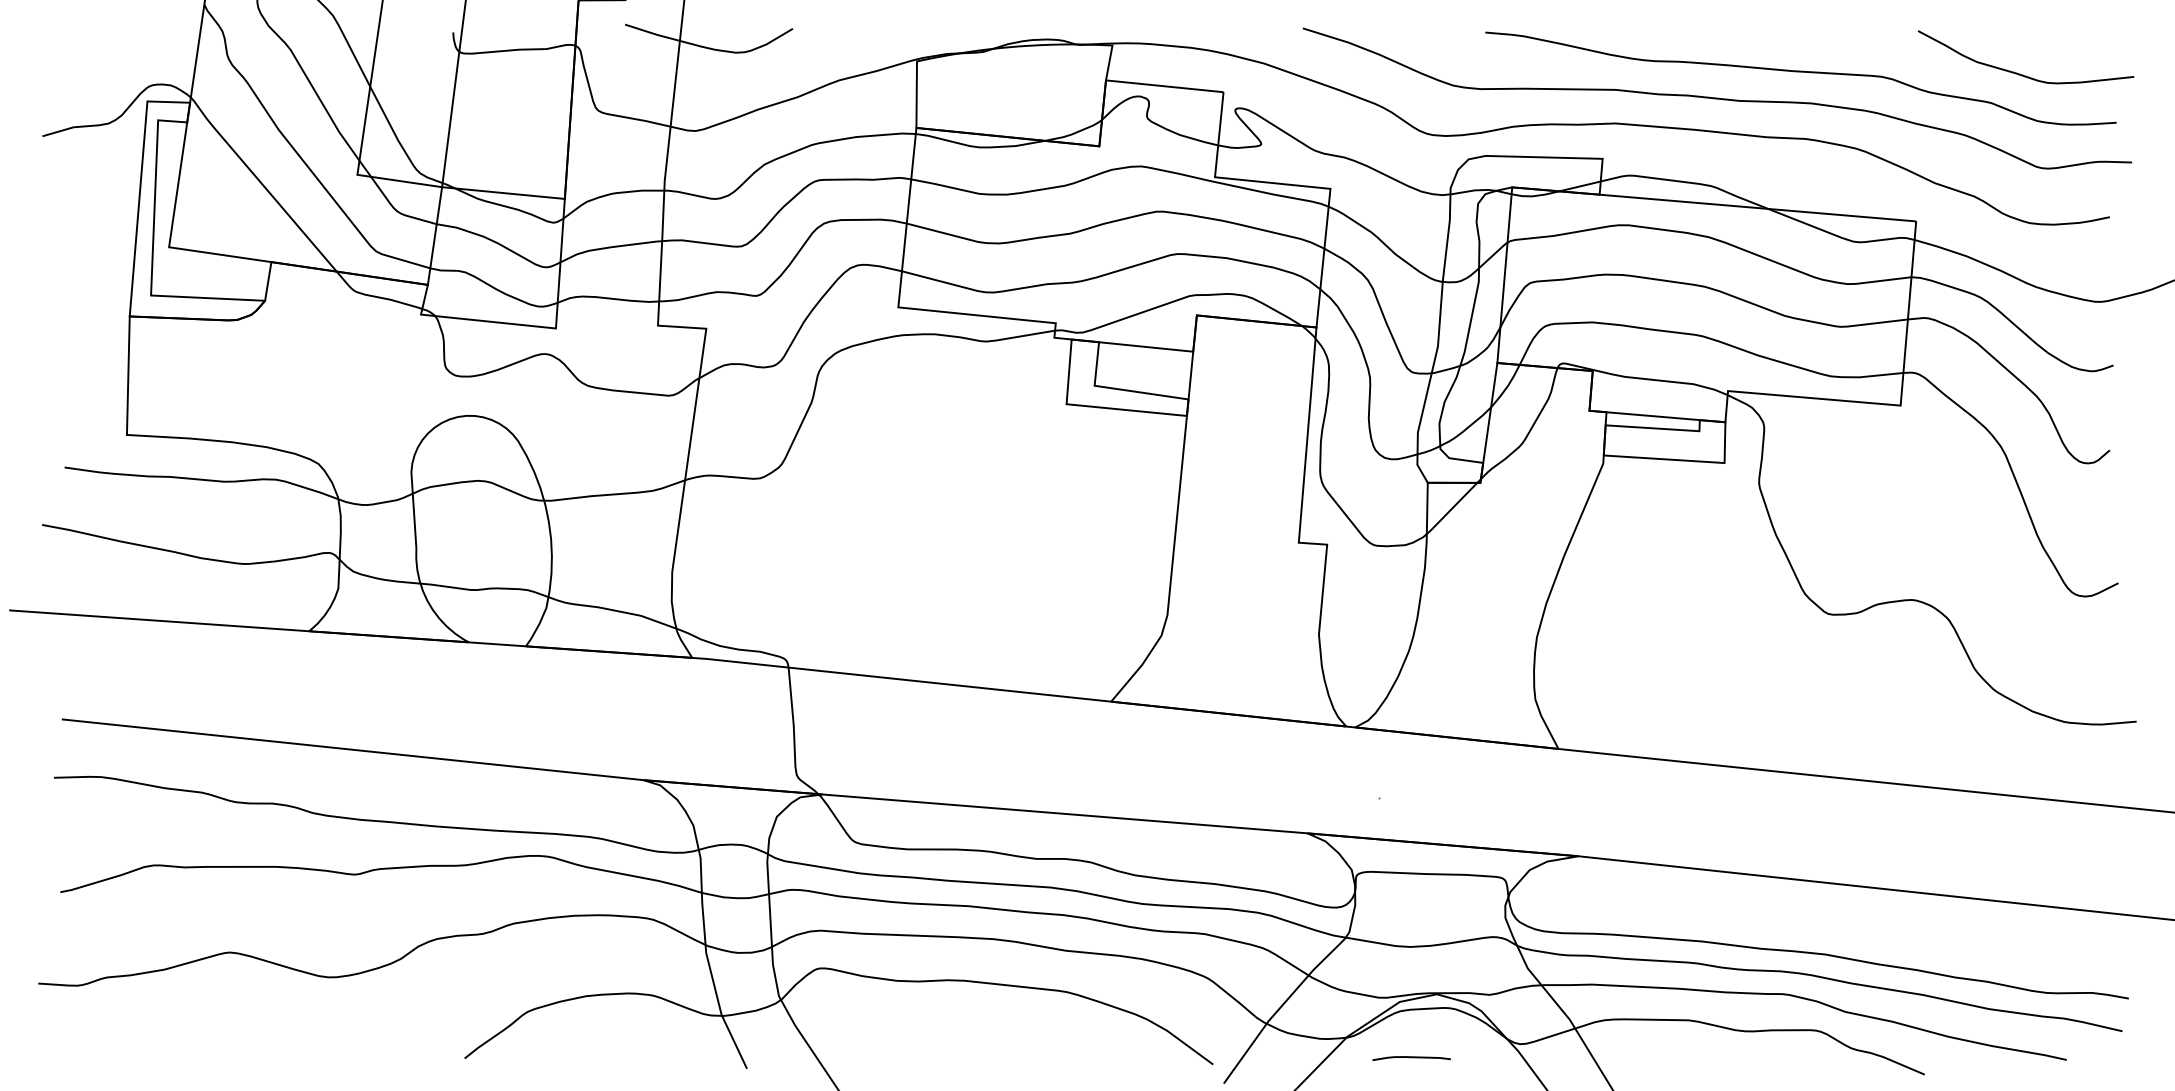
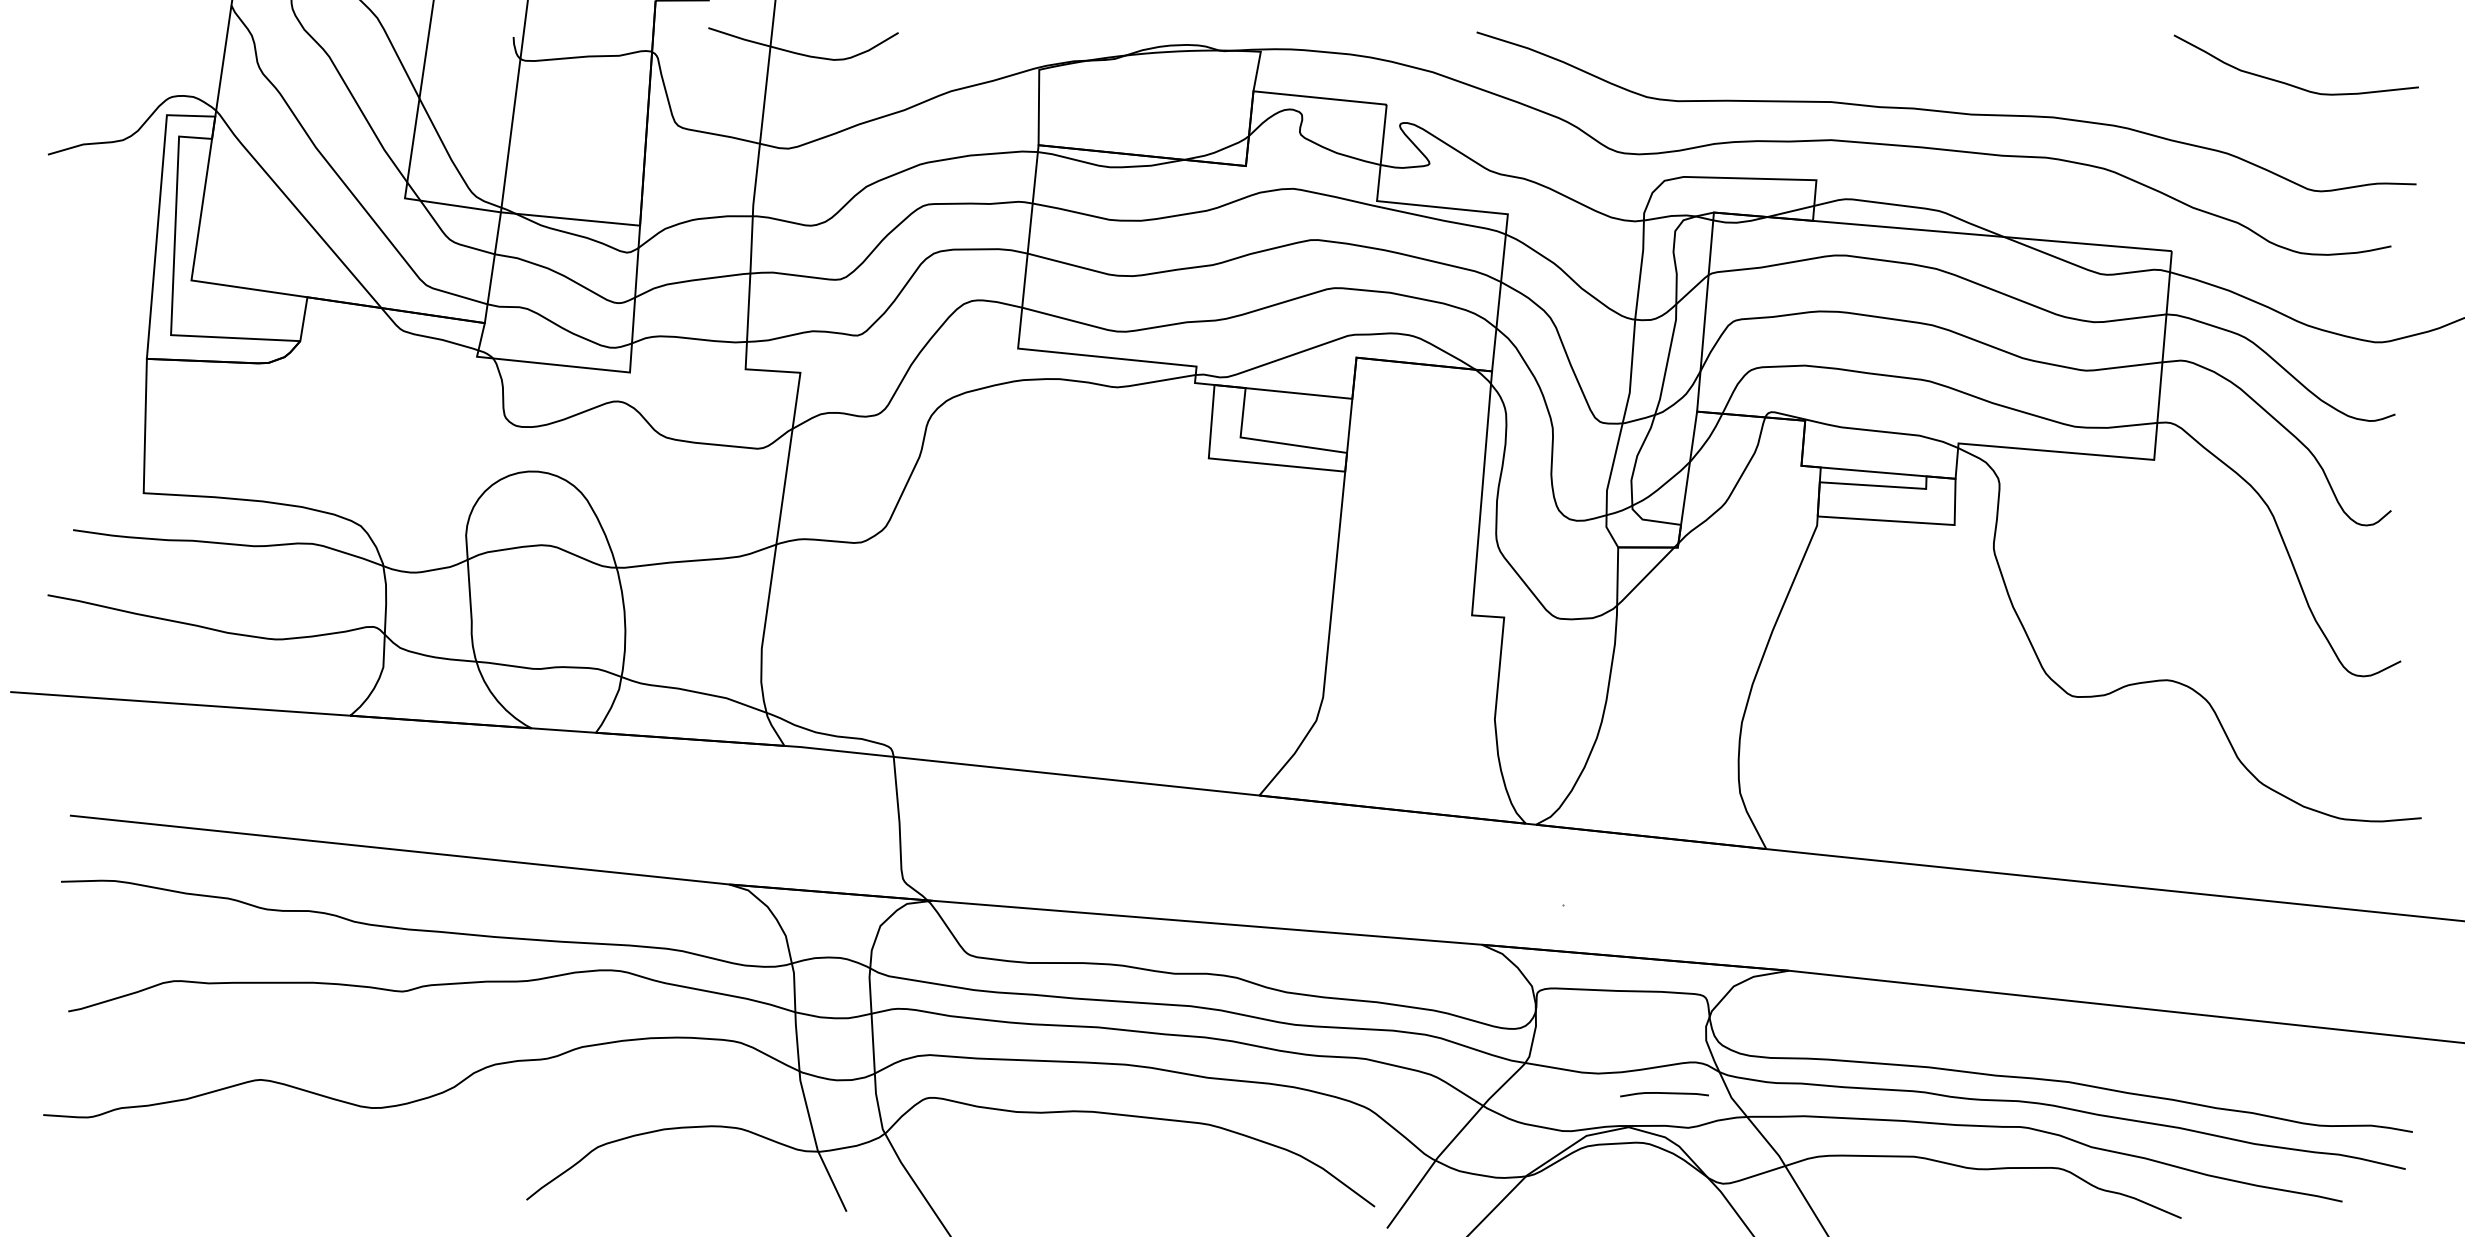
curve: (1800, 72) -> (2040, 82), removed
curve: (1411, 1058) -> (1664, 1094), moved

